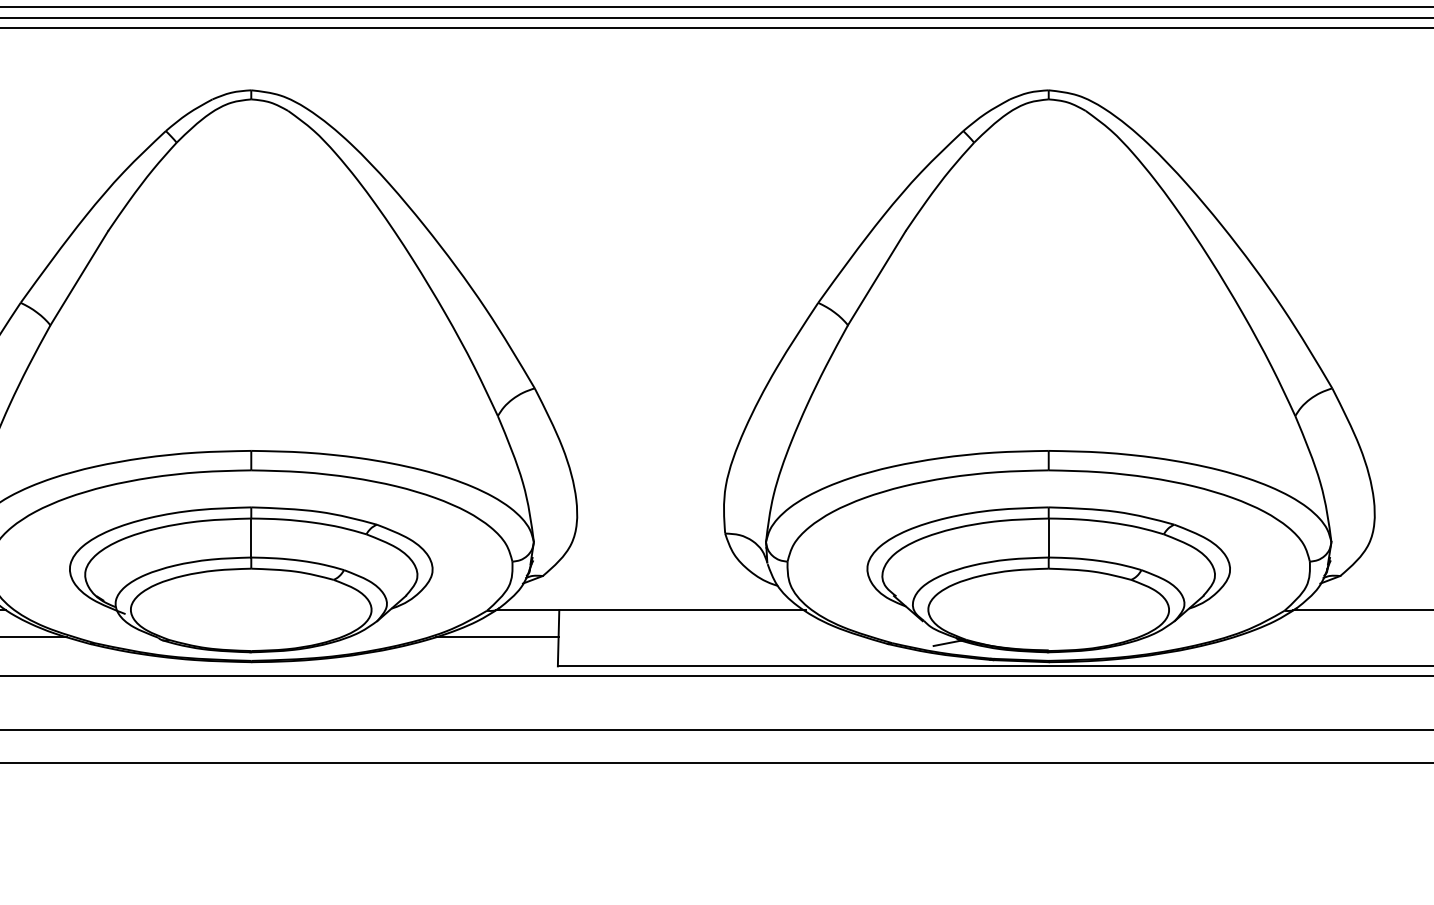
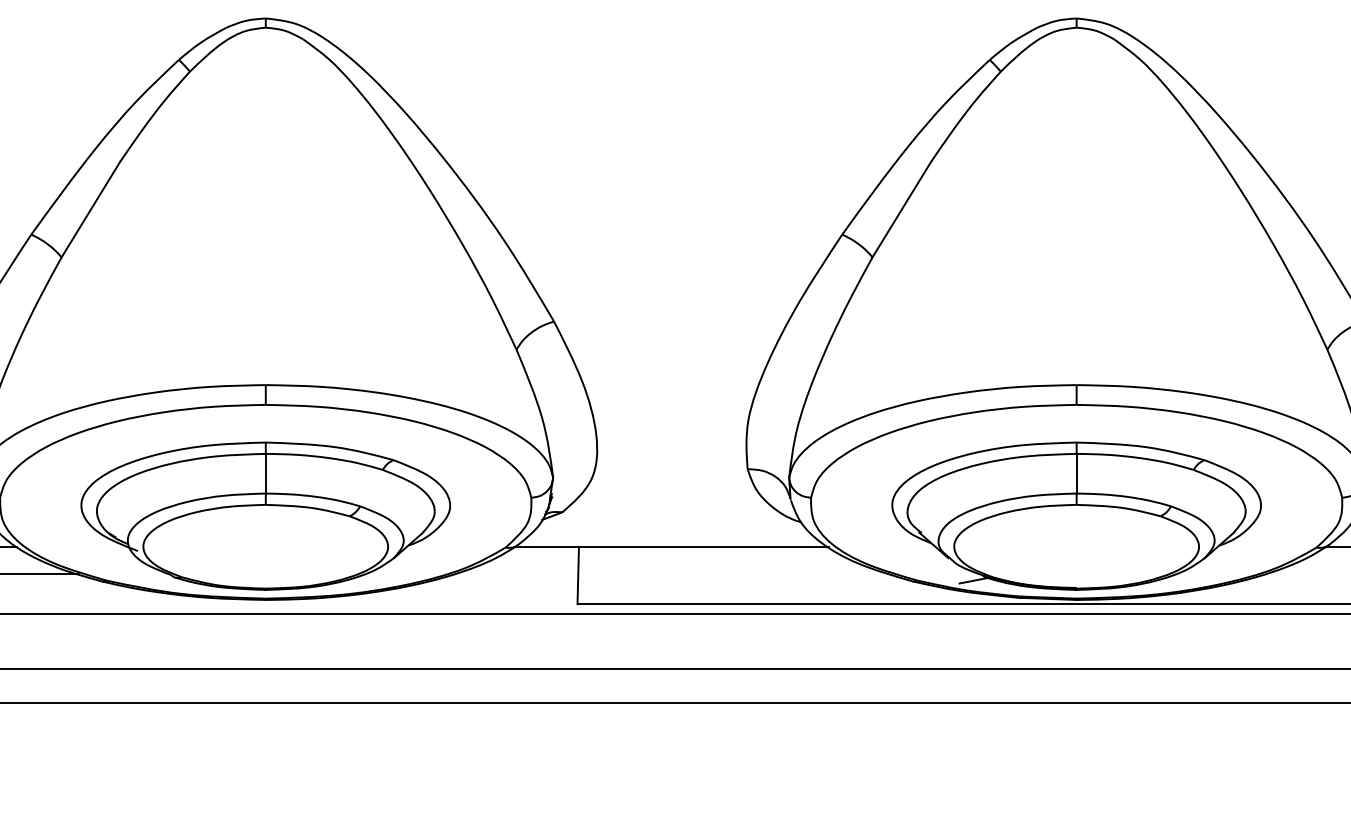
line: (497, 637) -> (516, 574), removed

